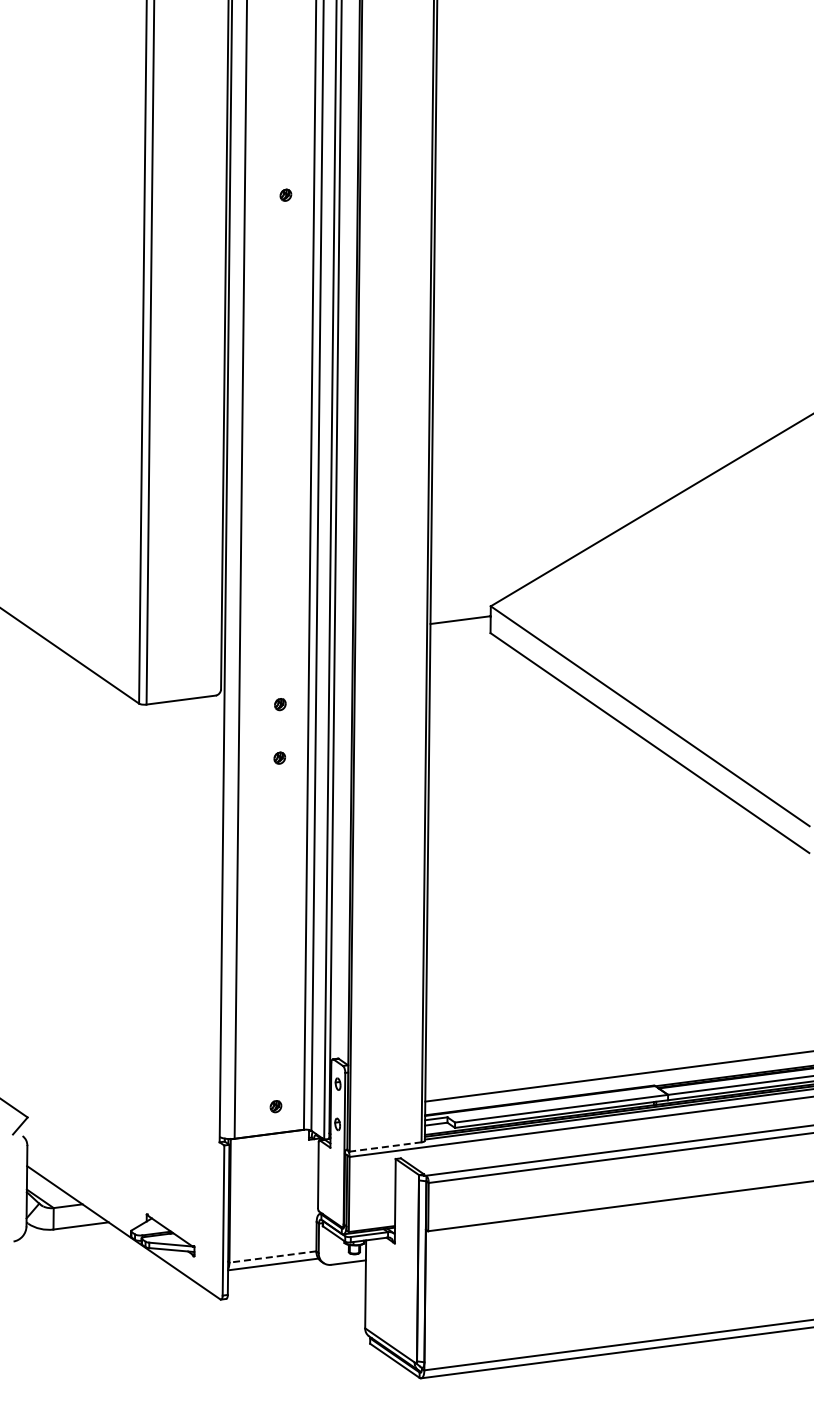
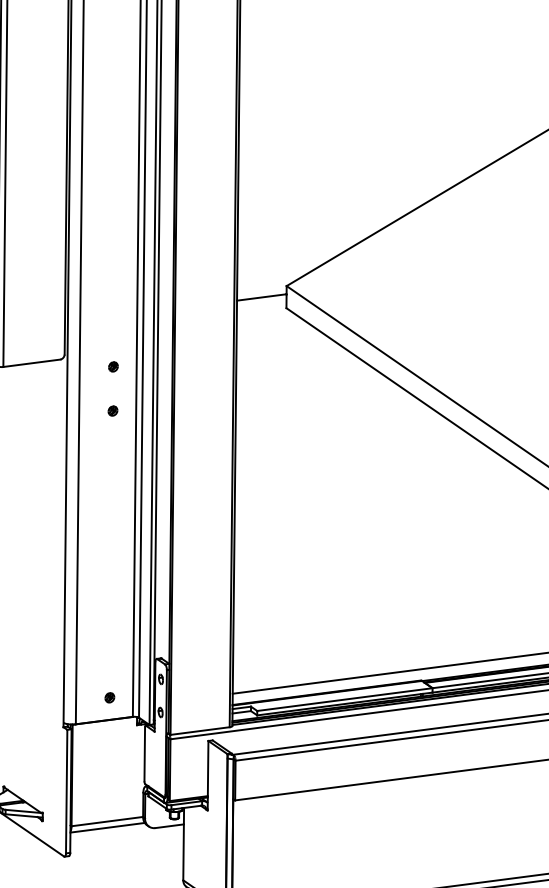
line: (385, 1147) -> (200, 731), dashed -> solid
line: (272, 1256) -> (107, 821), dashed -> solid

